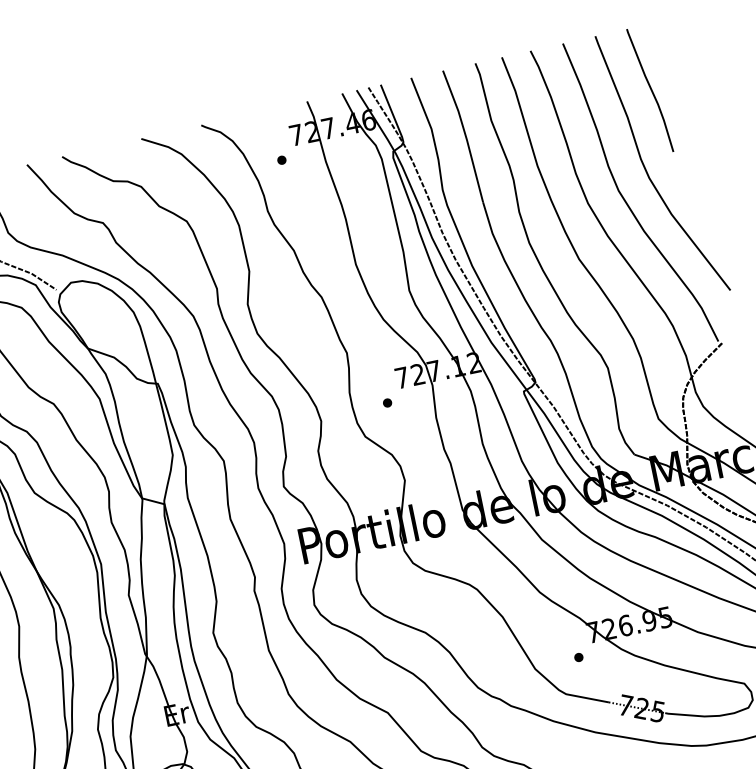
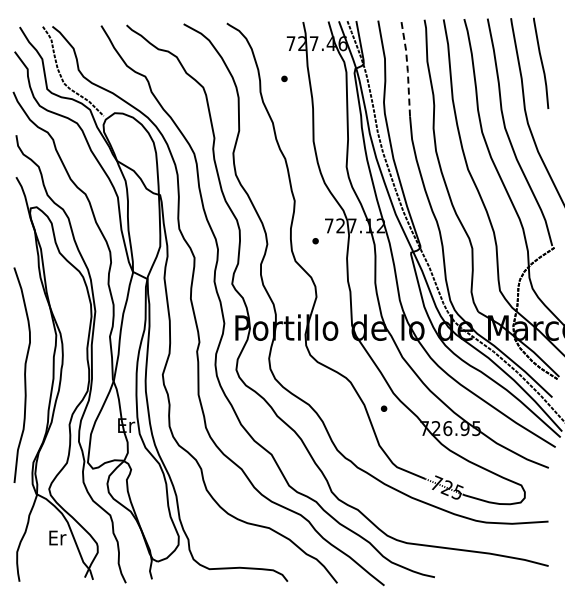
line: (465, 134) -> (407, 67), solid -> dashed
part: (281, 159) -> (284, 78), moved
part: (577, 657) -> (383, 408), moved

